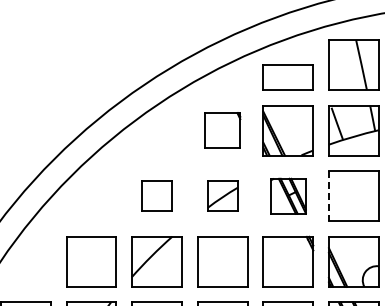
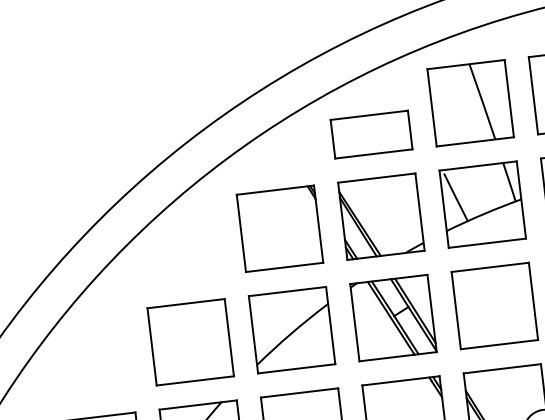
part: (222, 130) -> (279, 228), size x1.43
part: (156, 195) -> (189, 341), size x1.67
part: (222, 195) -> (291, 329), size x1.67
part: (288, 196) -> (393, 318), size x1.43
line: (328, 196) -> (455, 311), dashed -> solid

